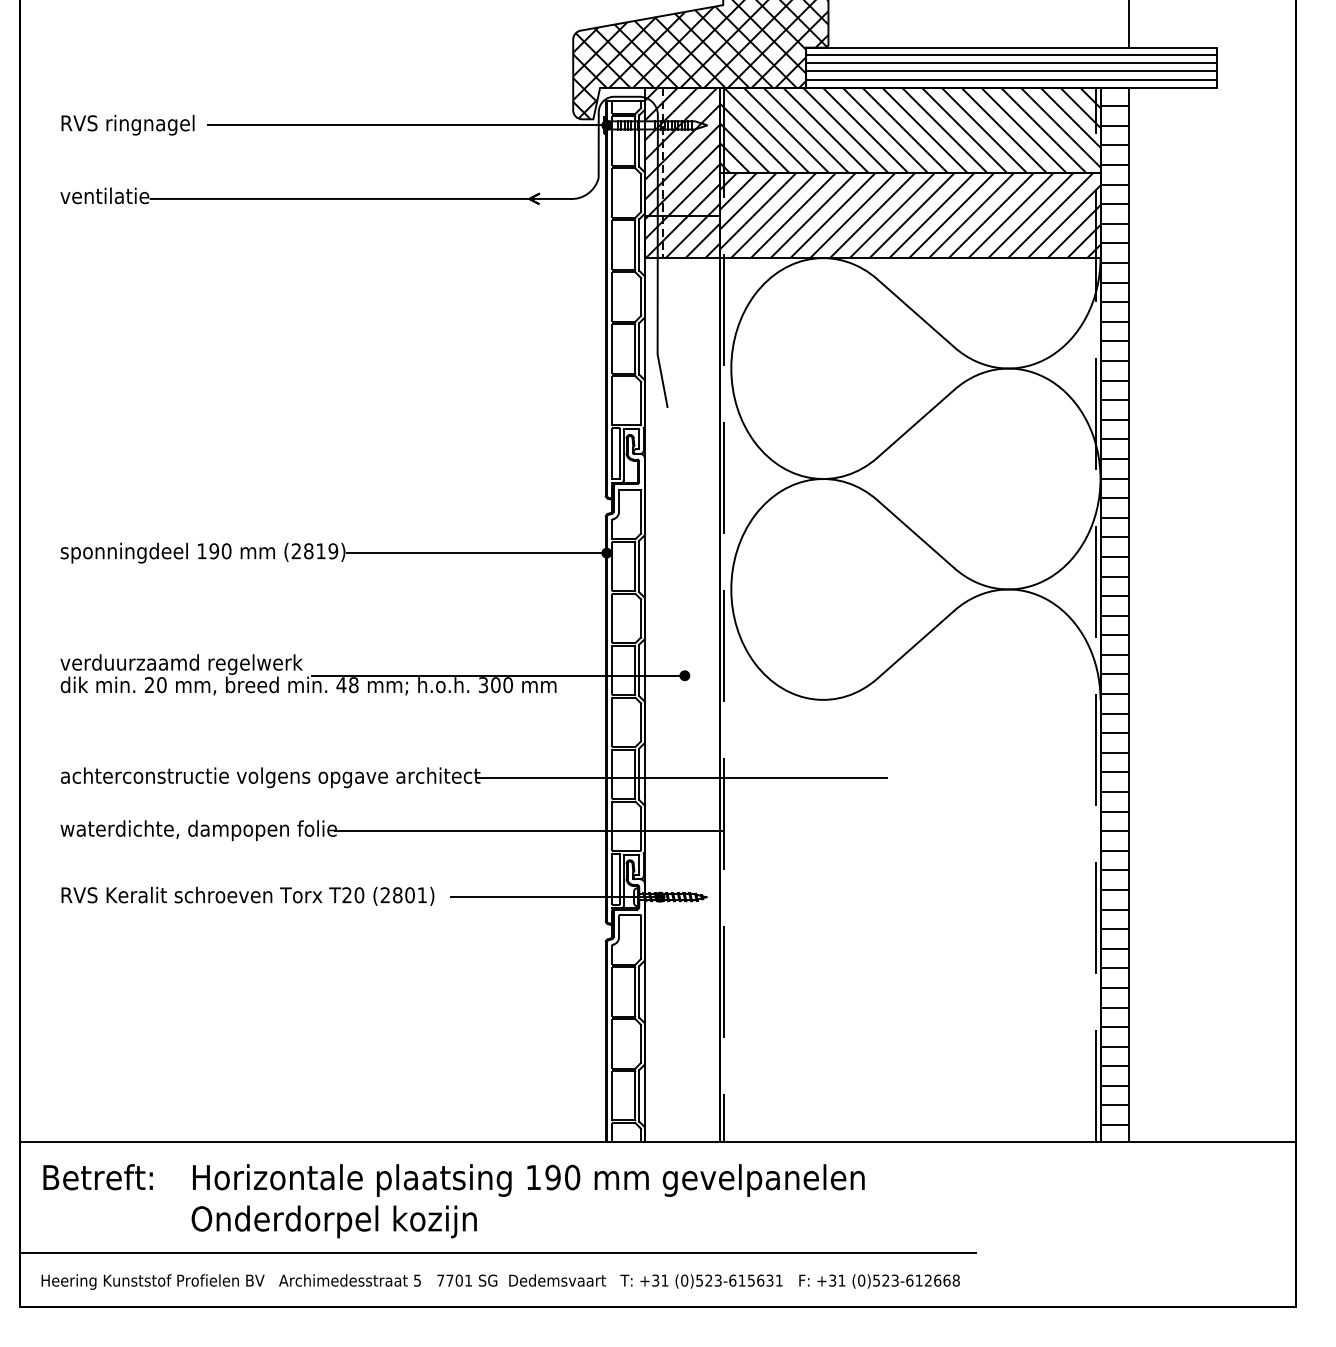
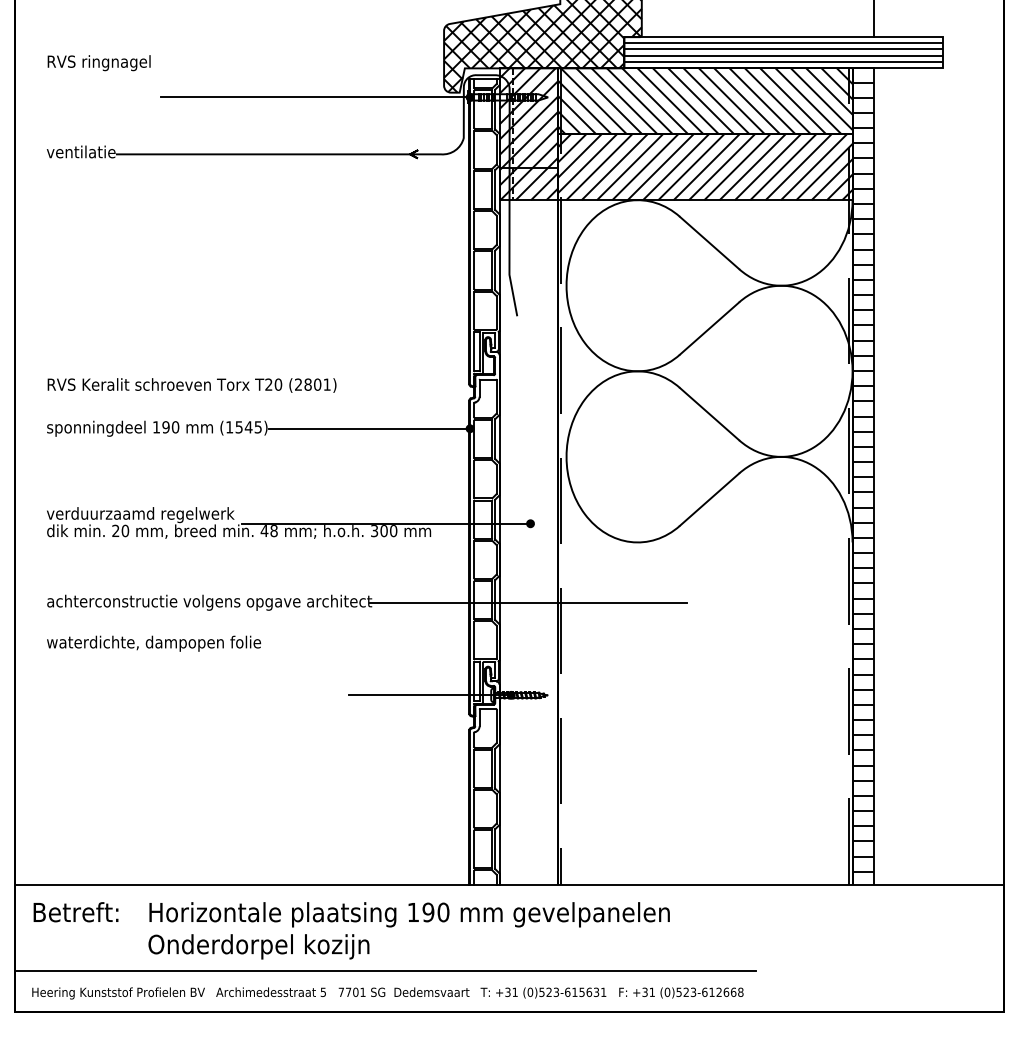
text: (127, 124) -> (98, 62), moved
text: (314, 551) -> (243, 427), (2819) -> (1545)
line: (529, 830) -> (410, 643), removed
text: (247, 895) -> (191, 384), moved

